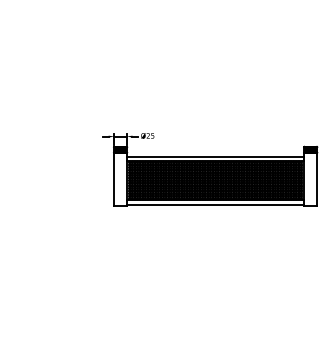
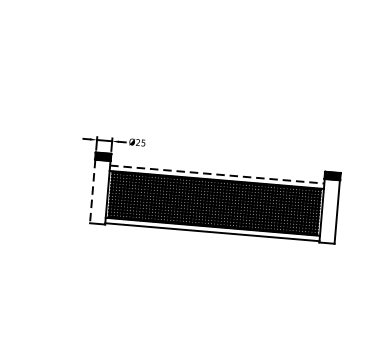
line: (215, 156) -> (217, 174), solid -> dashed
line: (114, 179) -> (92, 191), solid -> dashed

